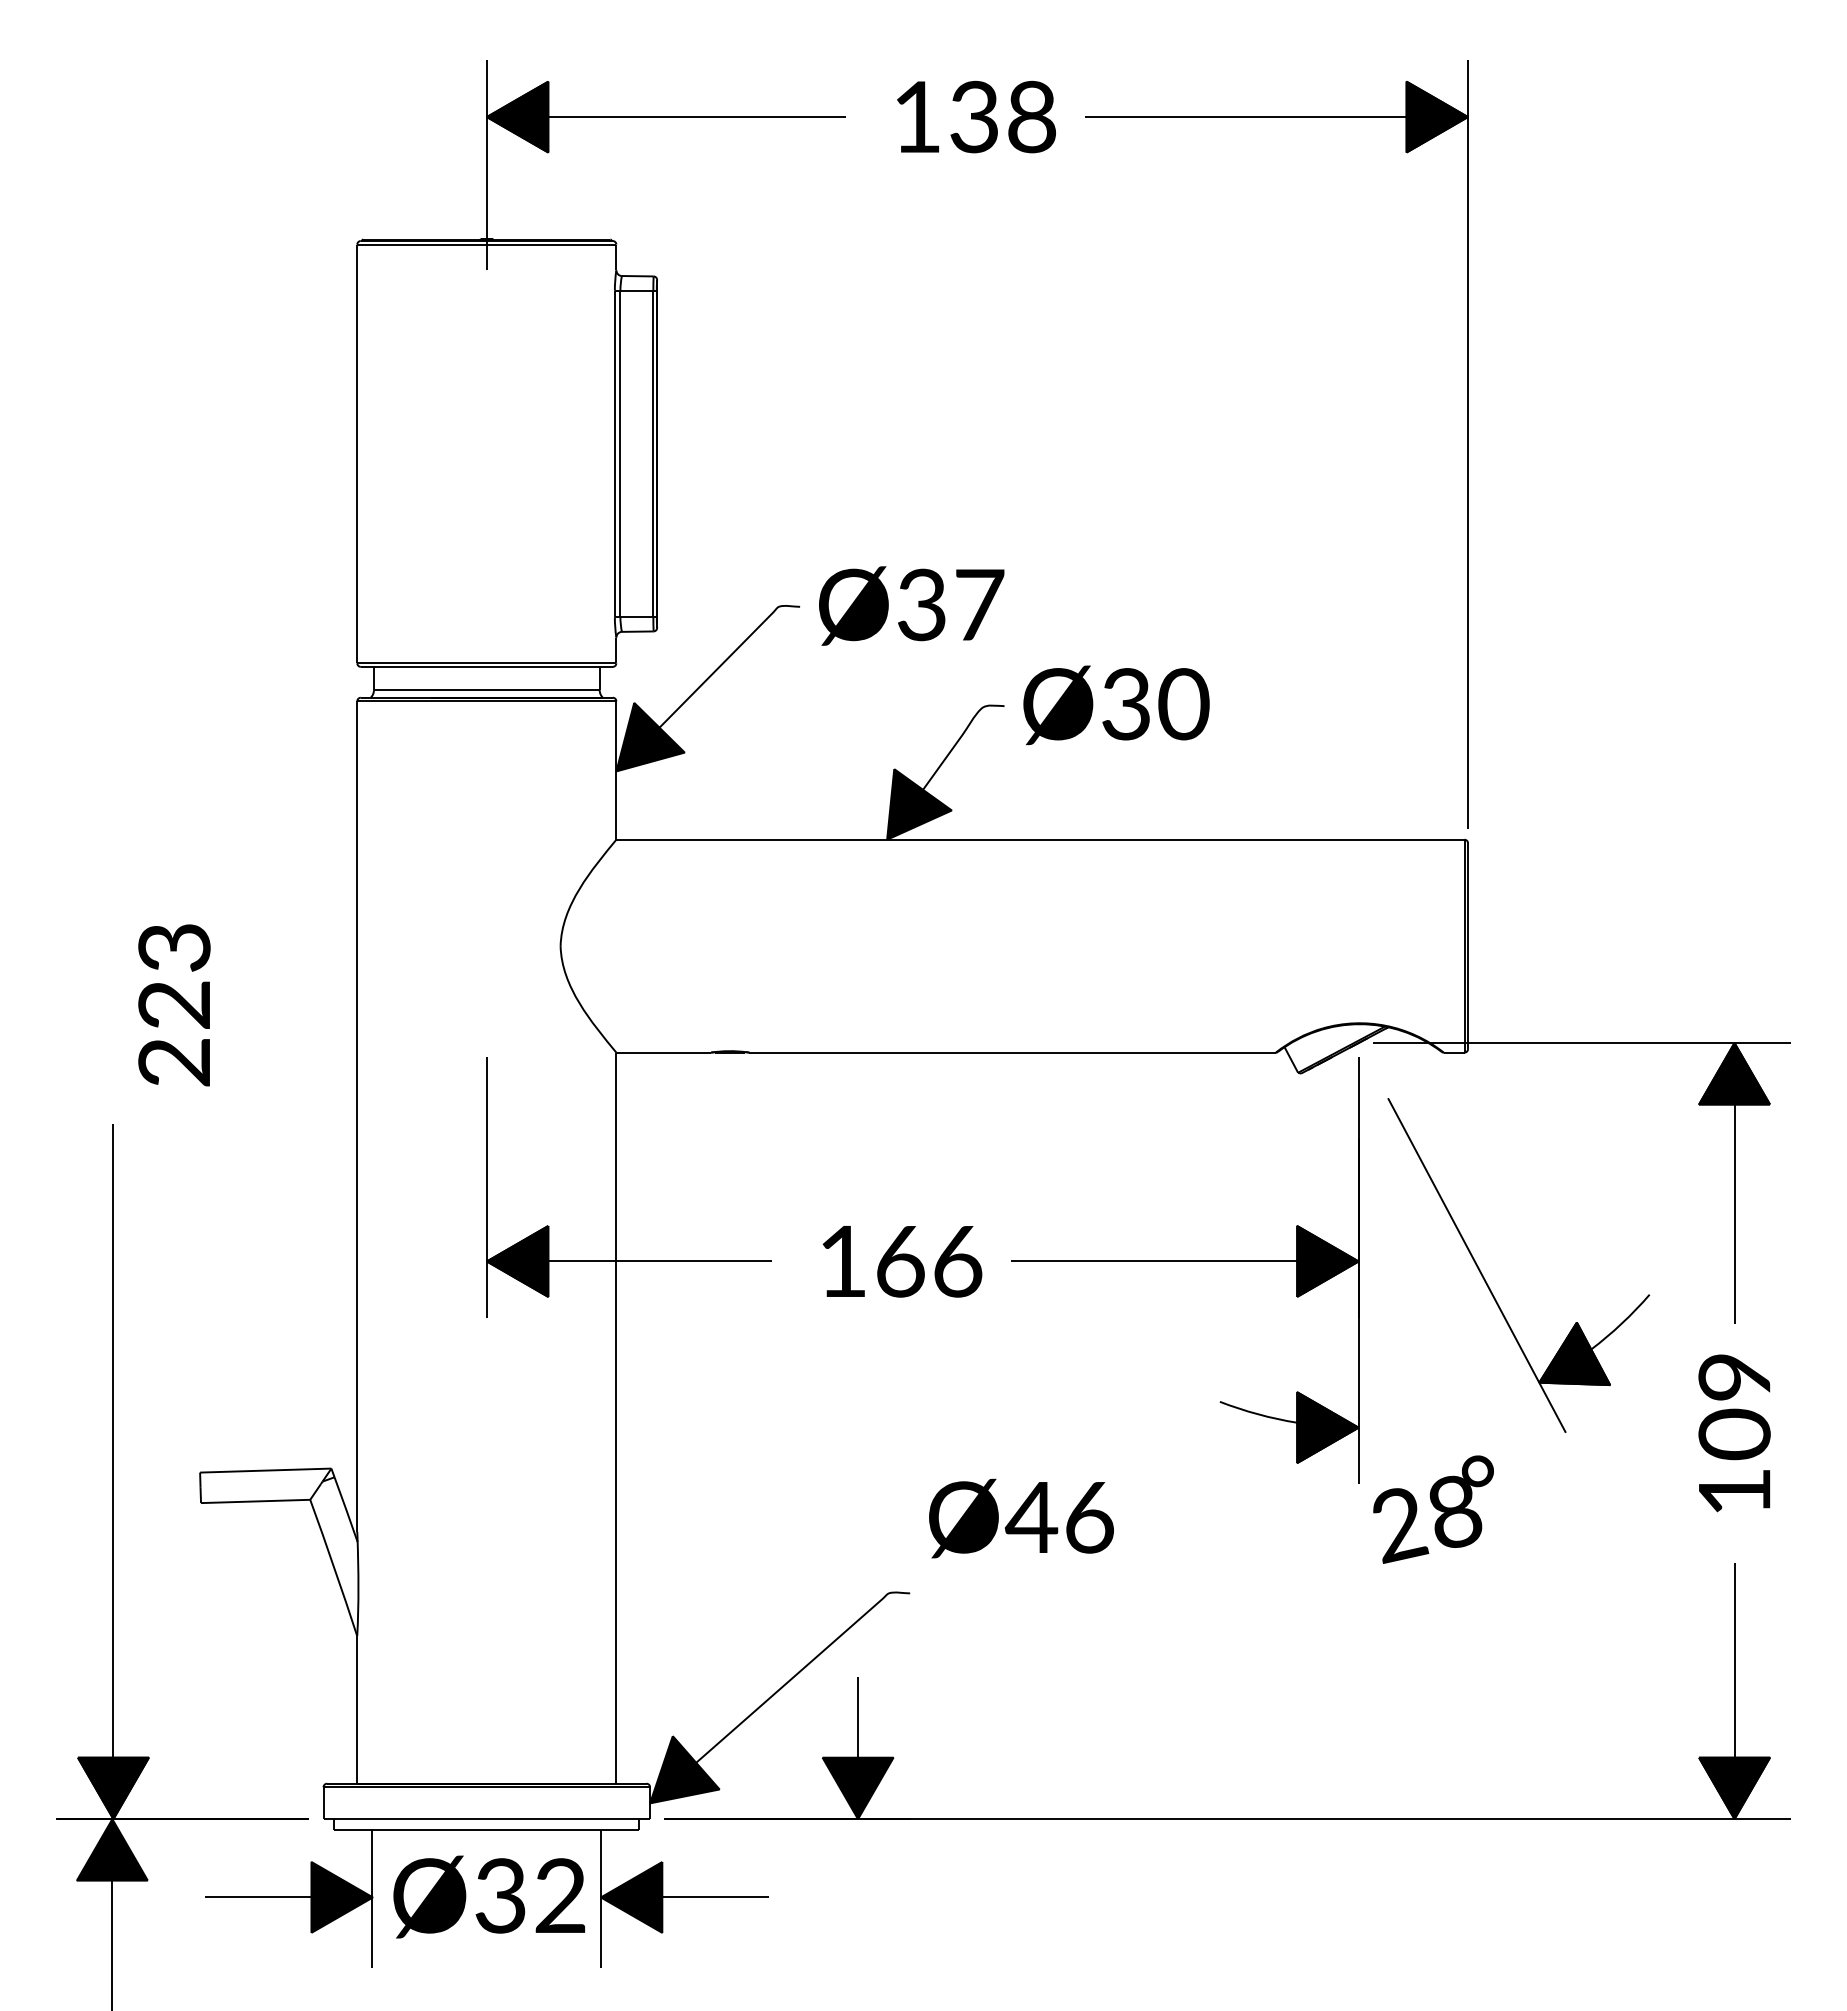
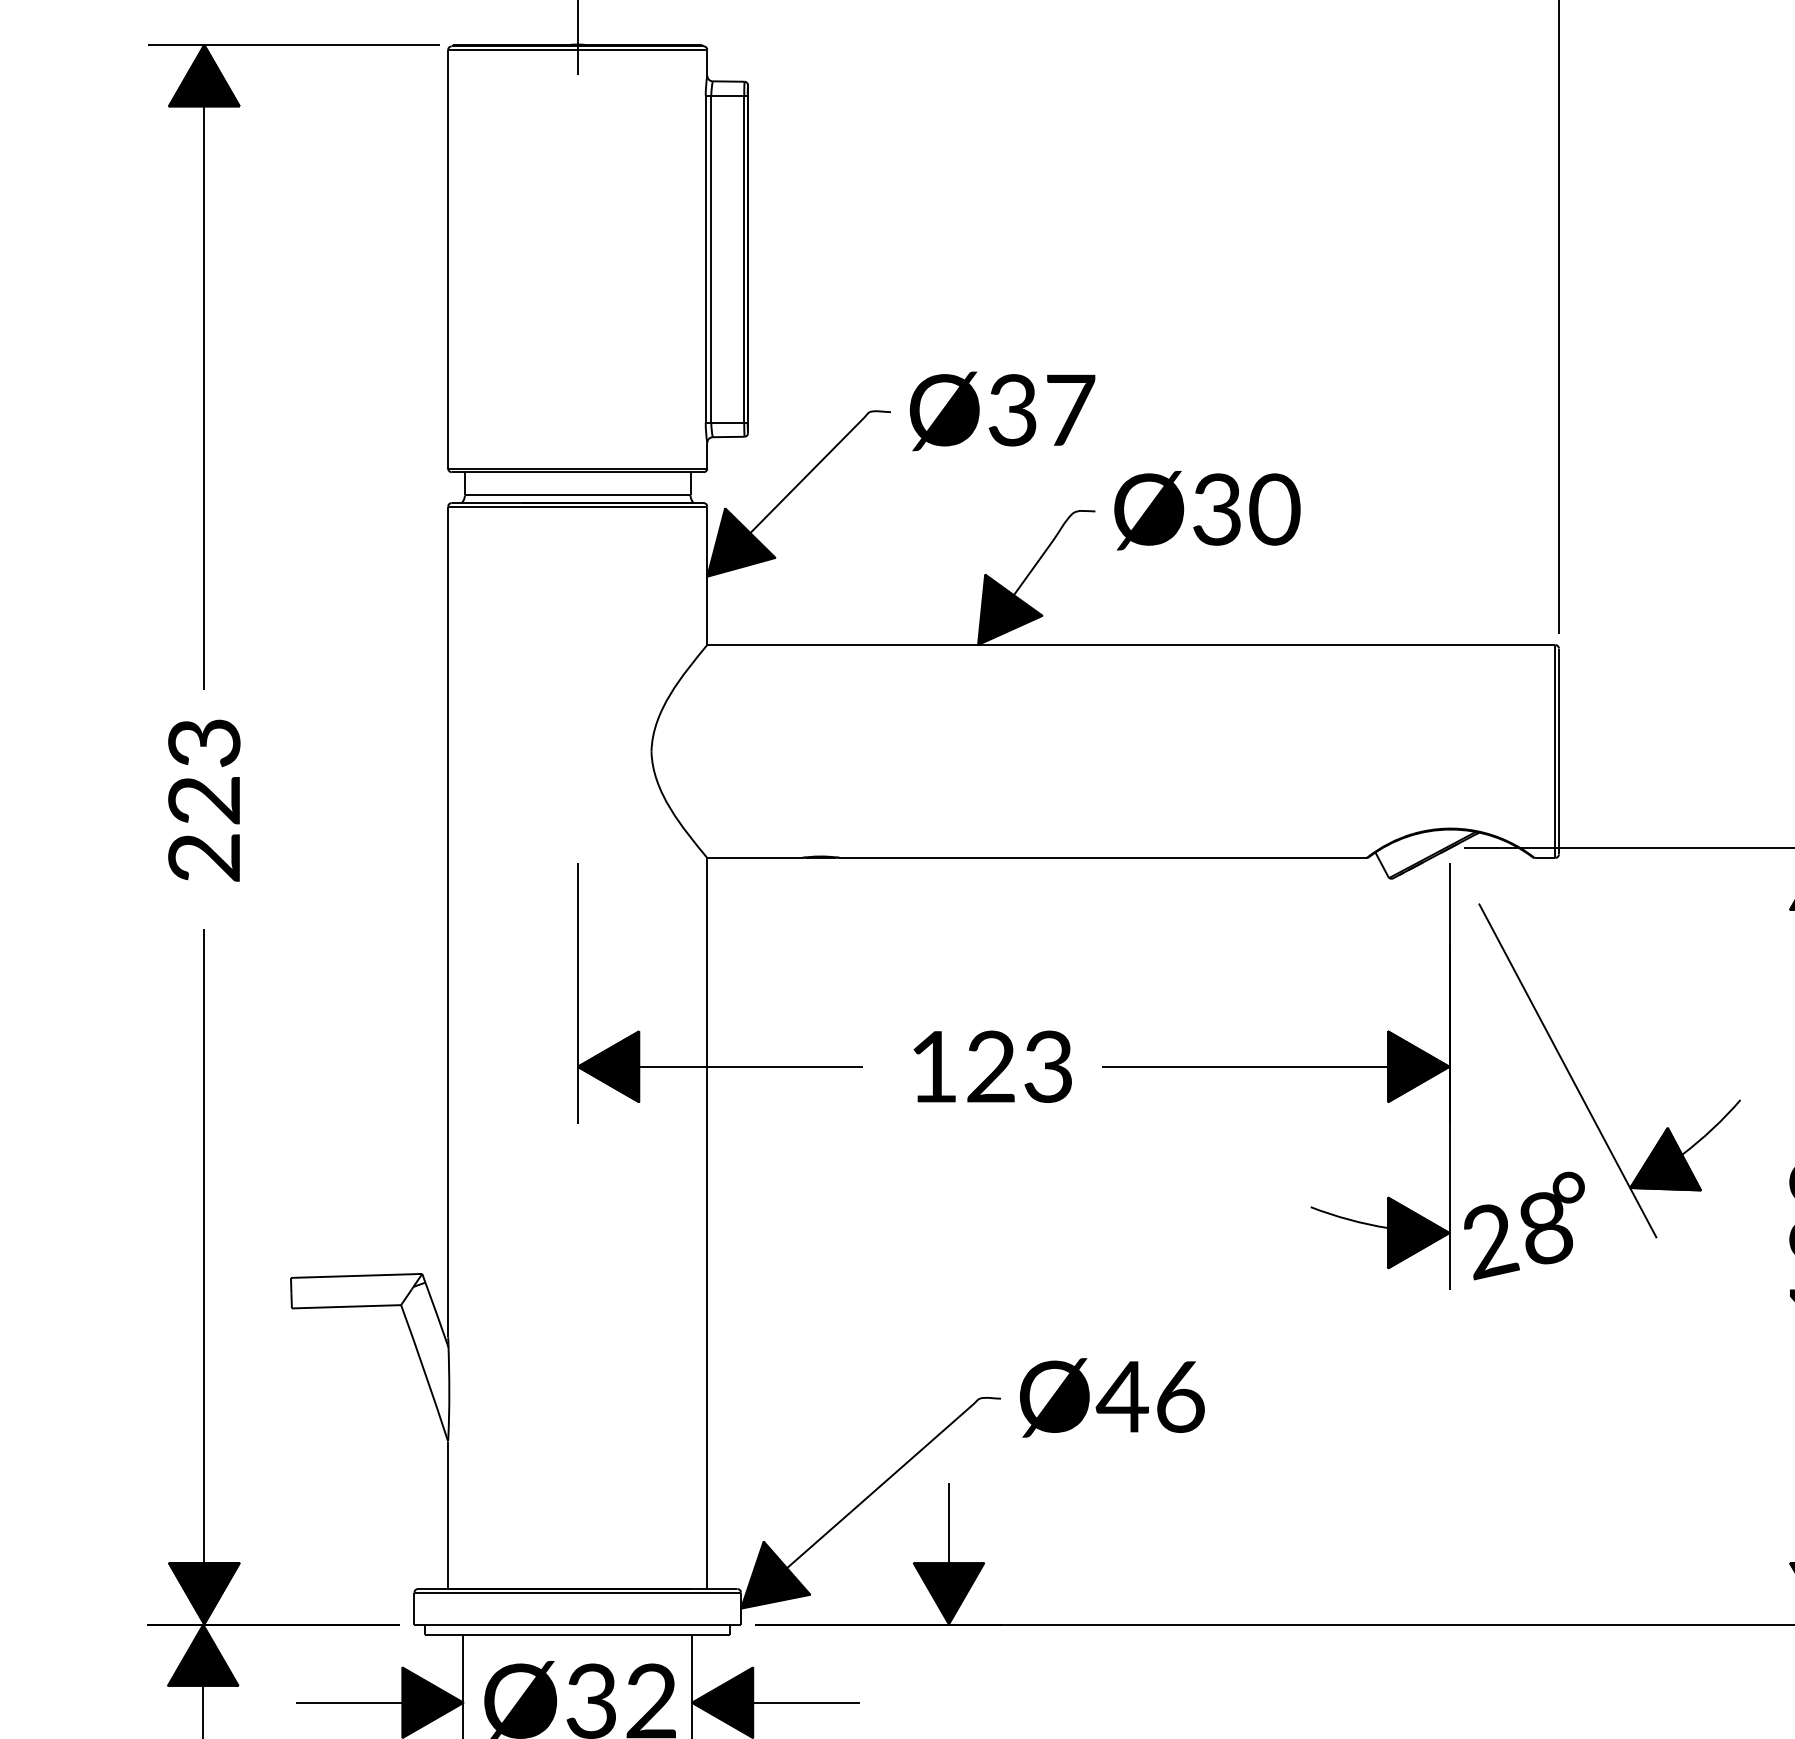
part: (113, 561) -> (204, 366), added
text: (174, 1005) -> (204, 800), moved
text: (929, 1261) -> (1020, 1066), 166 -> 123
text: (1433, 1509) -> (1524, 1225), moved
text: (1021, 1518) -> (1112, 1397), moved

